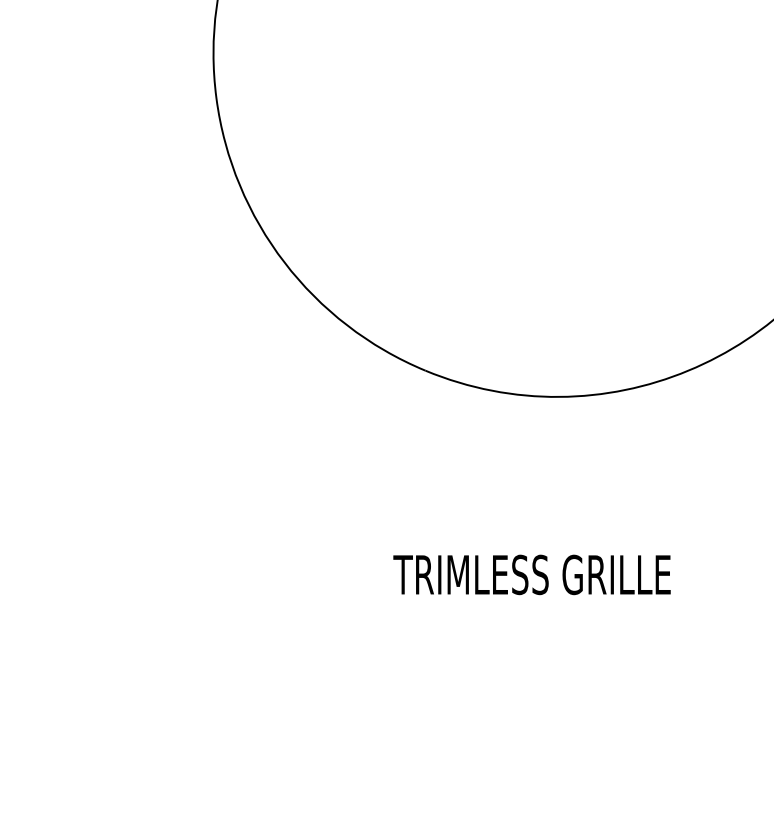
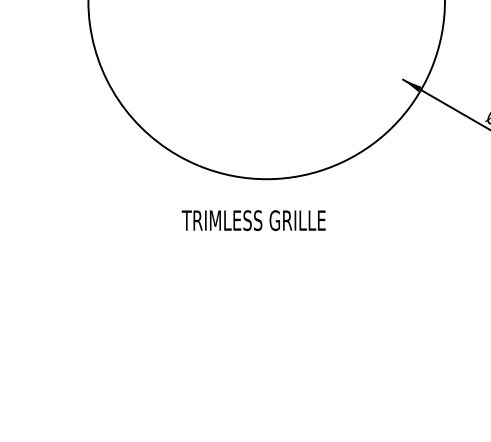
text: (531, 574) -> (253, 220), moved

